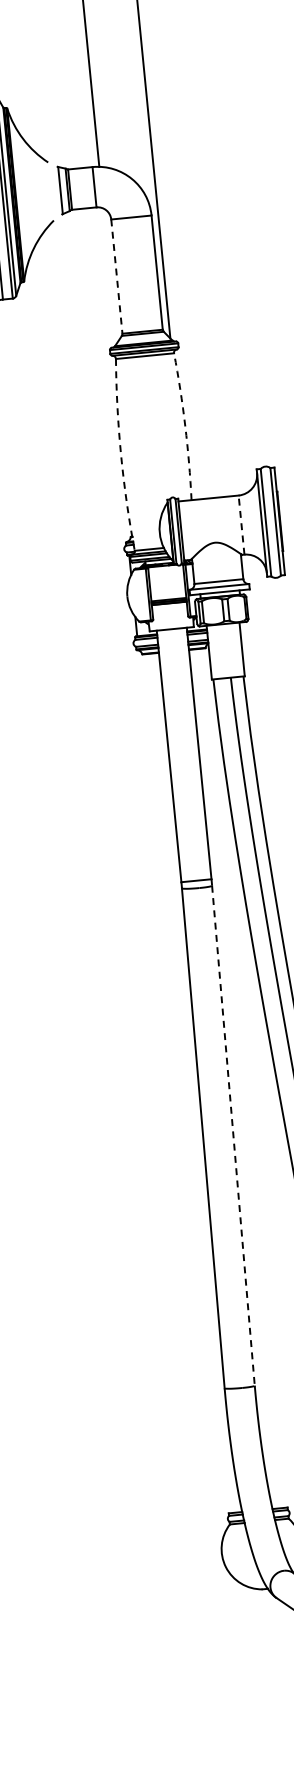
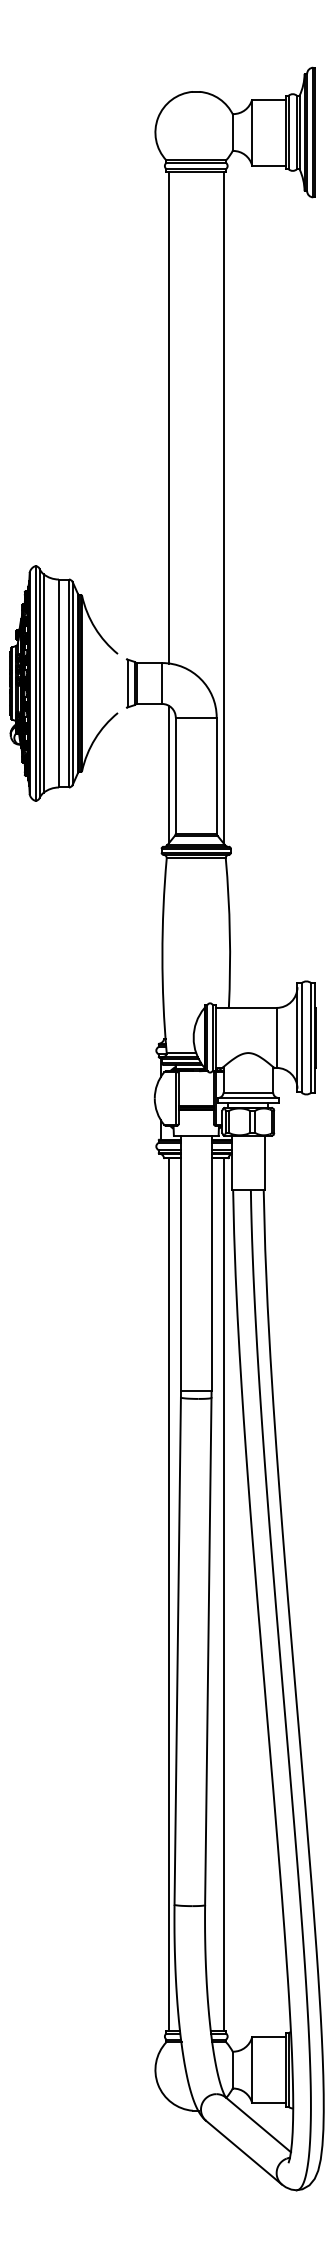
line: (109, 276) -> (168, 774), added
line: (116, 276) -> (175, 775), dashed -> solid
arc: (184, 426) -> (229, 933), dashed -> solid
arc: (121, 454) -> (162, 955), dashed -> solid
line: (241, 524) -> (276, 1037), dashed -> solid
line: (242, 1078) -> (223, 1594), added
line: (188, 1083) -> (168, 1594), added
line: (233, 1135) -> (208, 1651), dashed -> solid

